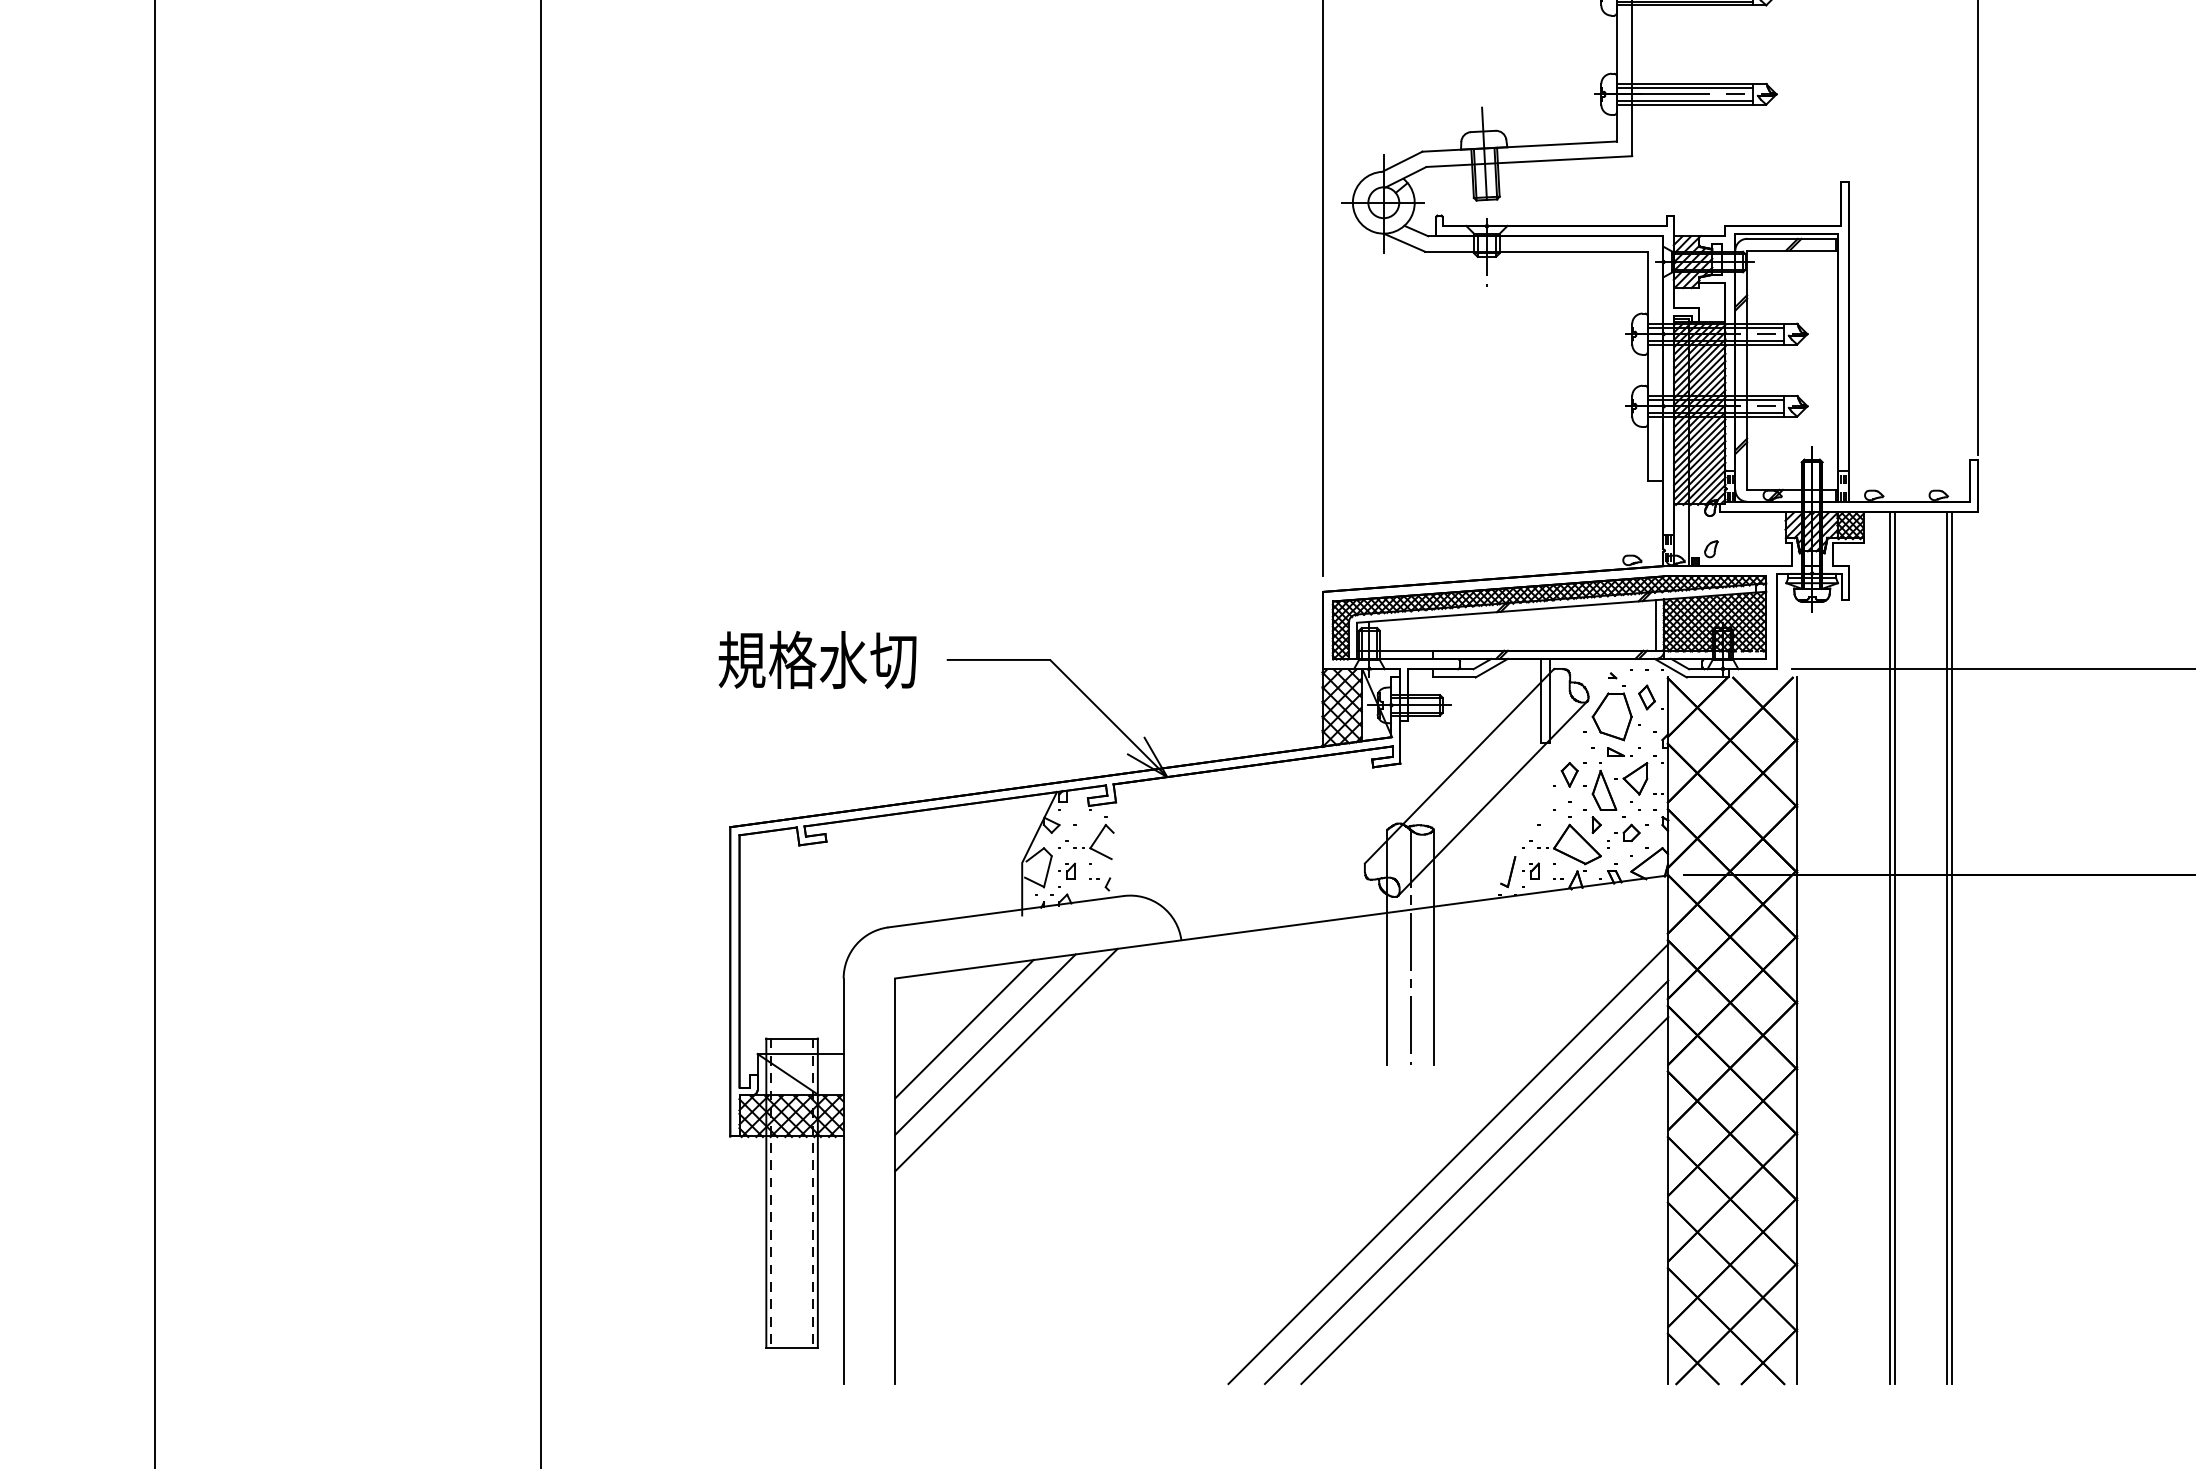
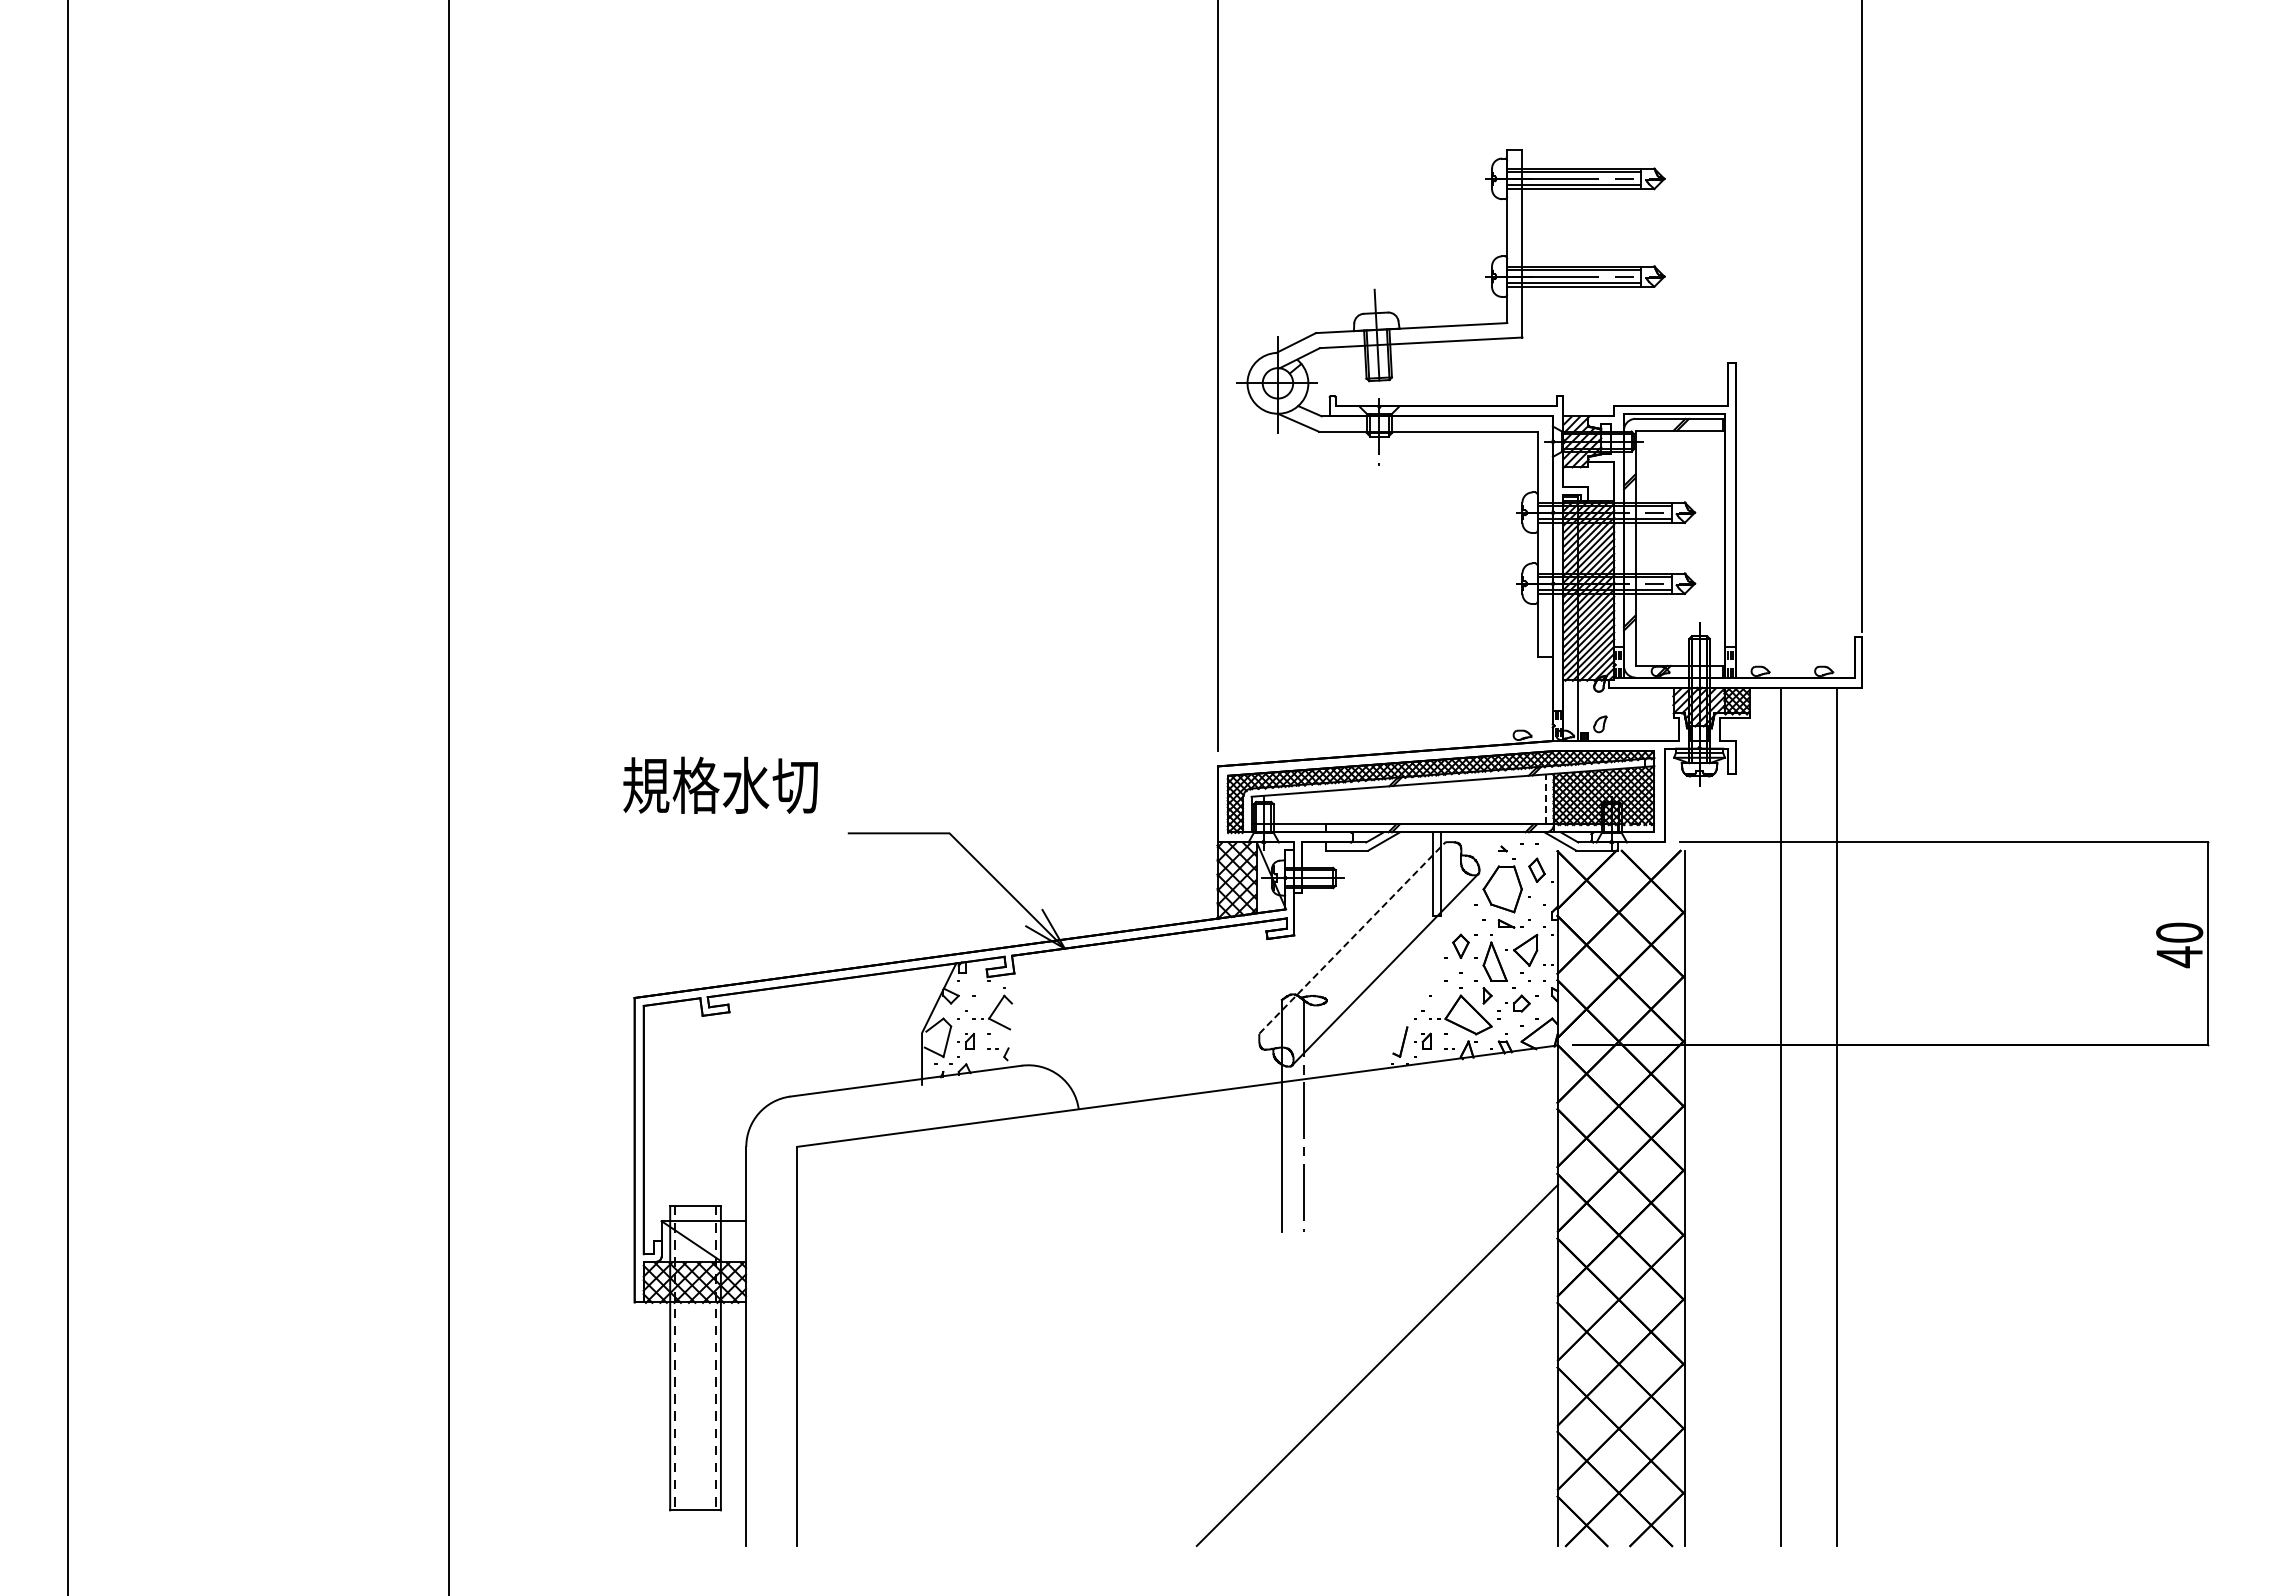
line: (1655, 625) -> (1545, 799), solid -> dashed
text: (817, 659) -> (720, 784), moved
line: (1459, 765) -> (1352, 937), solid -> dashed
line: (1434, 946) -> (1327, 1115), removed
line: (1890, 947) -> (1776, 1116), removed
line: (1946, 947) -> (1831, 1116), removed
line: (964, 1028) -> (865, 1196), removed
line: (985, 1044) -> (885, 1211), removed
line: (1006, 1059) -> (906, 1226), removed
line: (1448, 1164) -> (1341, 1329), removed
line: (1466, 1182) -> (1359, 1347), removed

